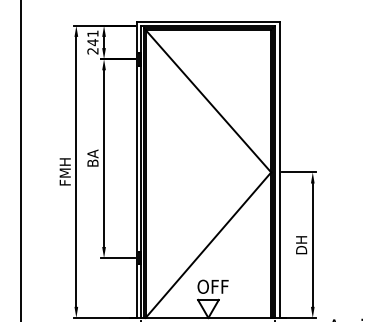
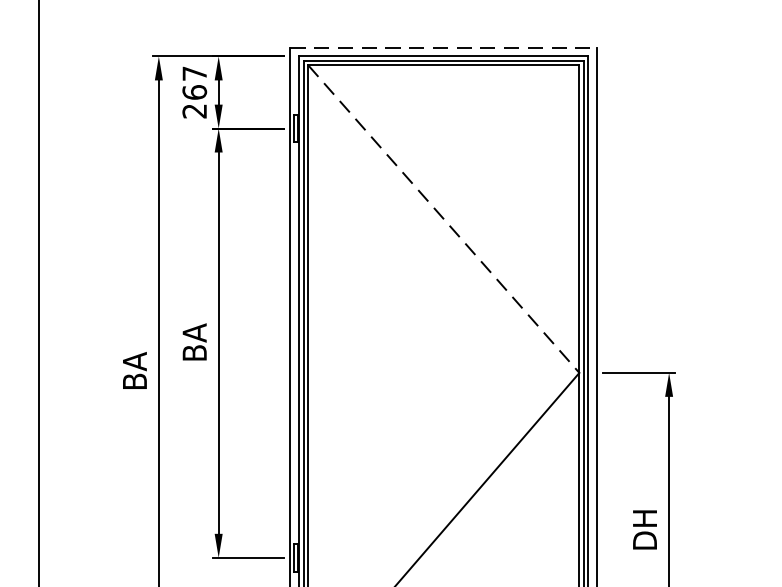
line: (208, 21) -> (444, 47), solid -> dashed
text: (92, 38) -> (193, 83), 241 -> 267
line: (208, 101) -> (444, 219), solid -> dashed
text: (64, 171) -> (133, 370), FMH -> BA

